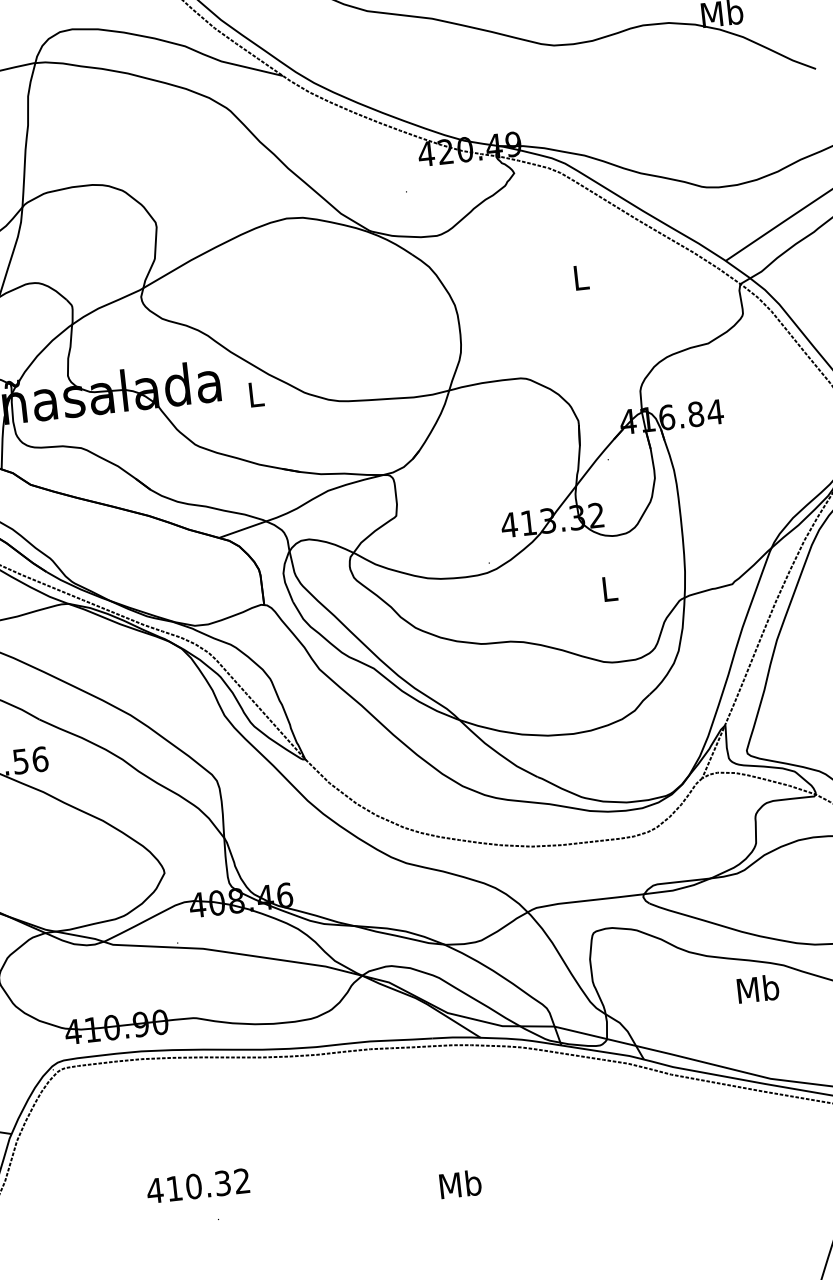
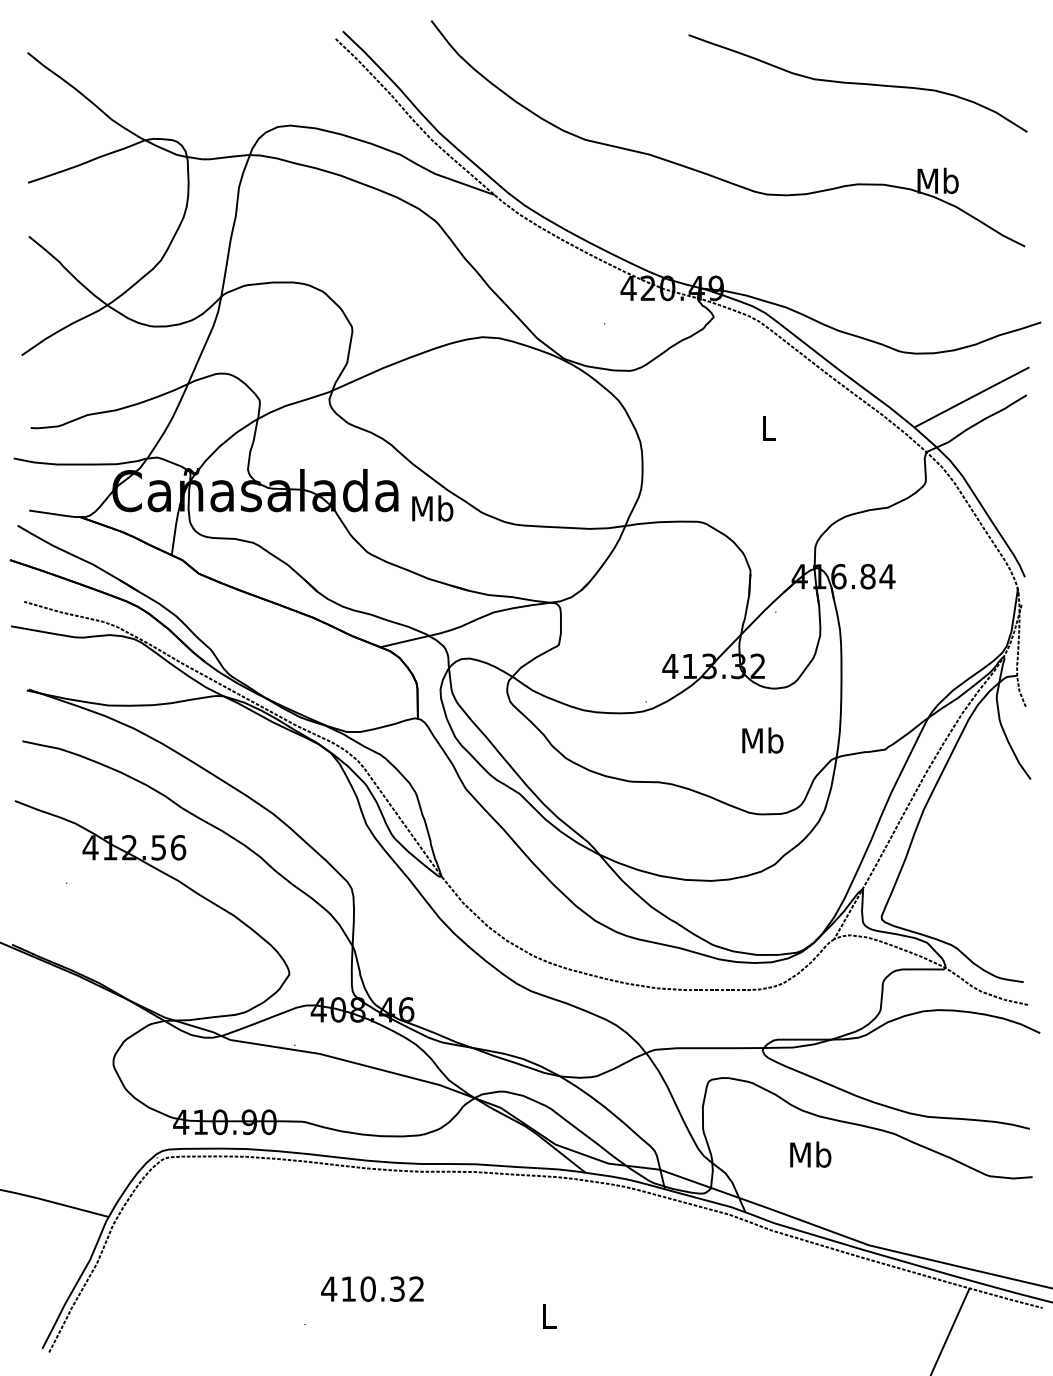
text: (255, 394) -> (432, 508), L -> Mb
text: (609, 588) -> (762, 740), L -> Mb
text: (757, 988) -> (810, 1154), moved
text: (460, 1184) -> (549, 1316), Mb -> L
text: (198, 1185) -> (372, 1288), moved

